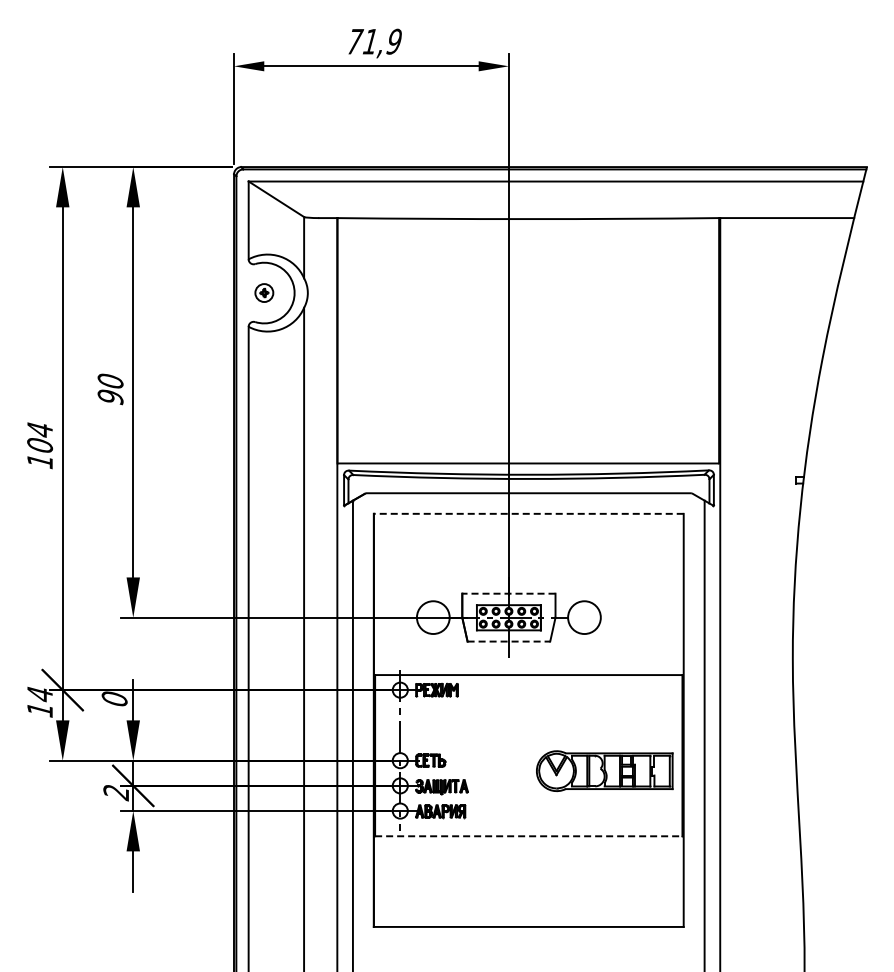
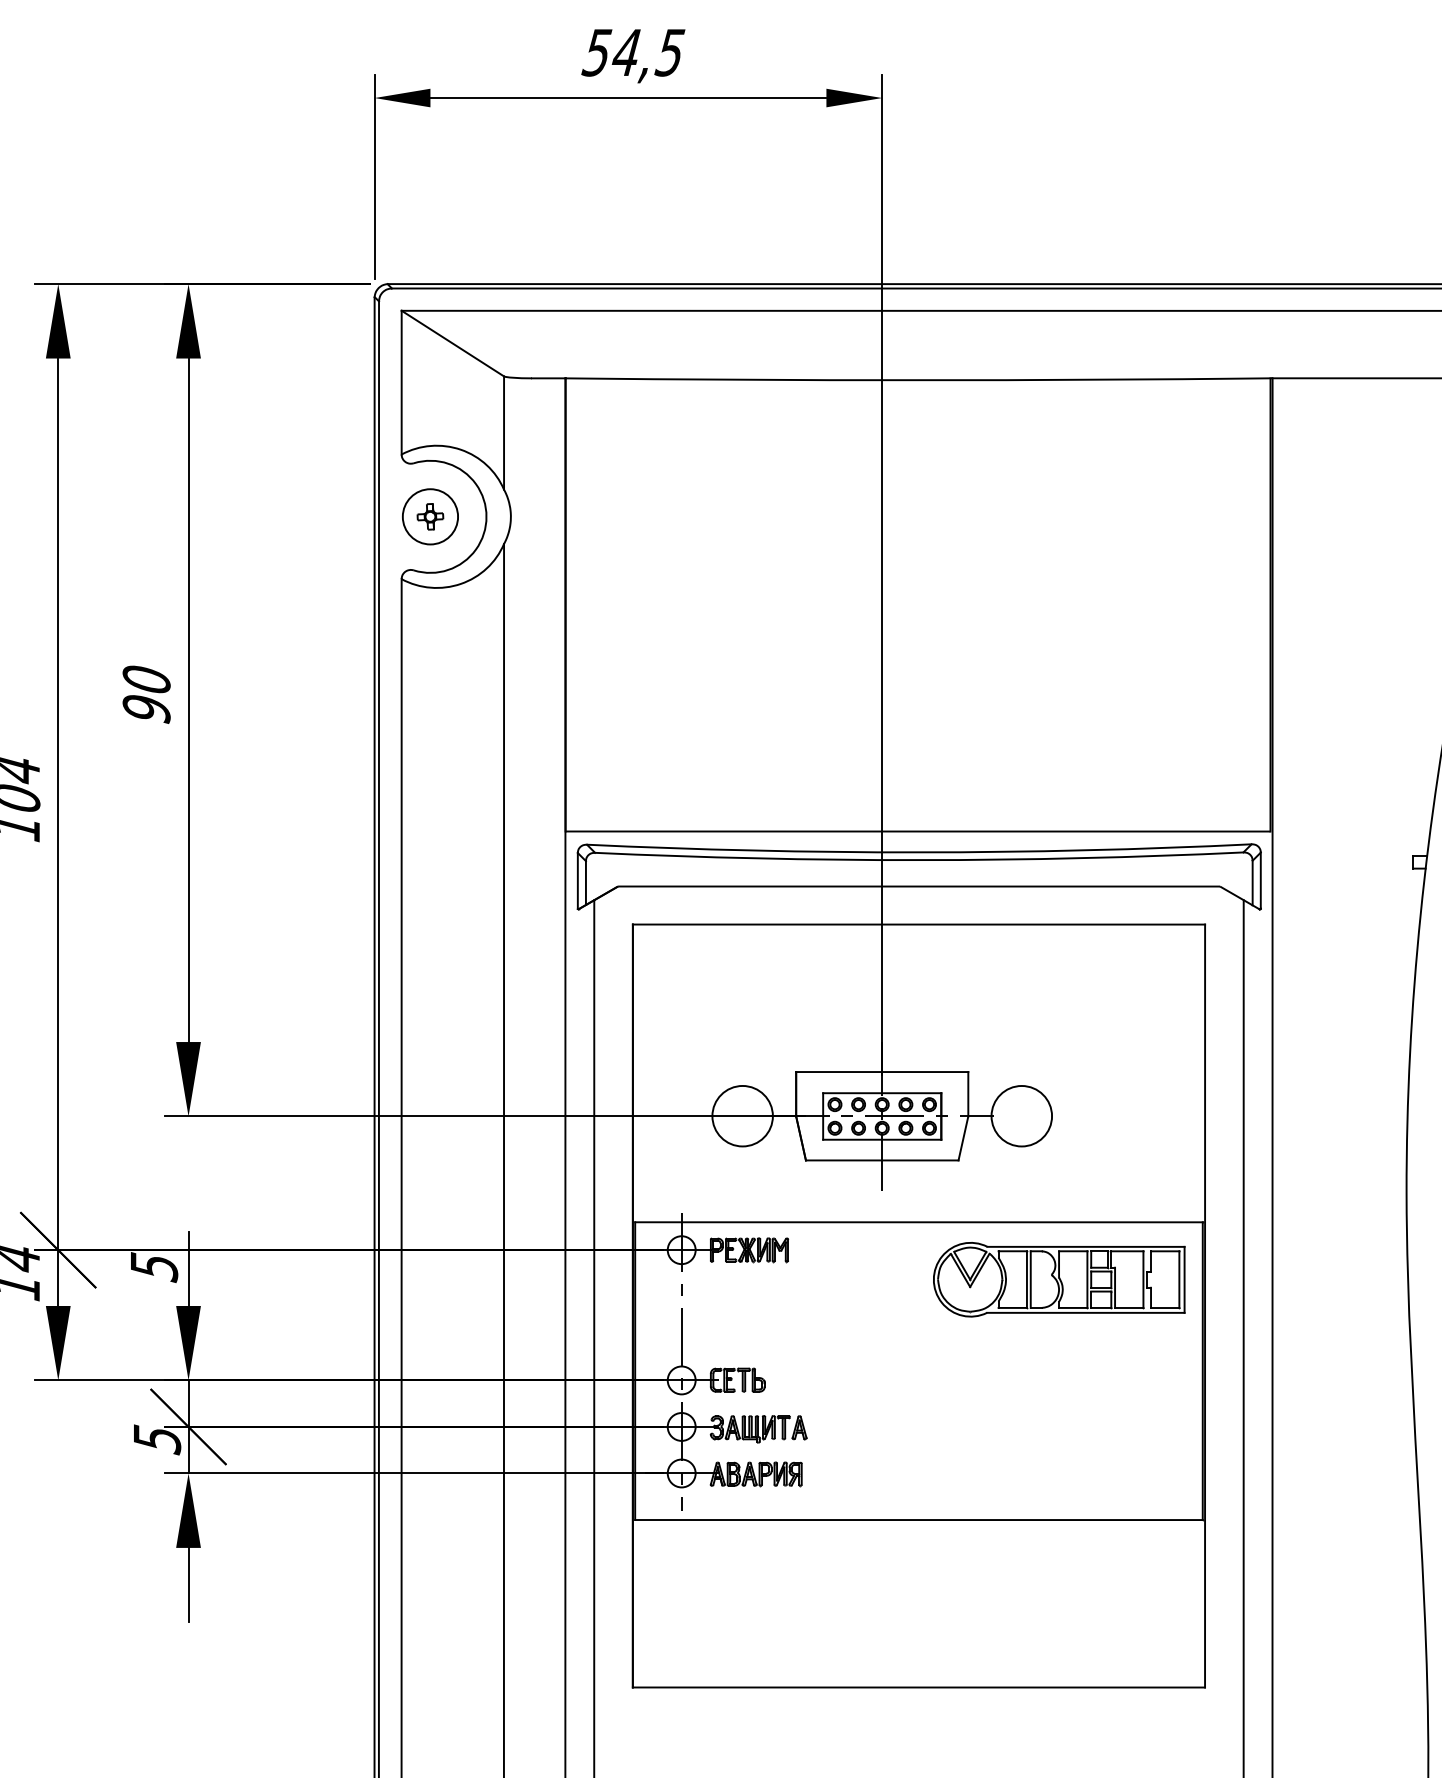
text: (374, 41) -> (634, 52), 71,9 -> 54,5
part: (264, 292) -> (430, 515), size x1.67
line: (528, 513) -> (918, 923), dashed -> solid
line: (508, 593) -> (881, 1071), dashed -> solid
line: (509, 641) -> (883, 1160), dashed -> solid
text: (114, 699) -> (153, 1267), 0 -> 5
part: (604, 771) -> (1058, 1280), moved
text: (116, 792) -> (157, 1439), 2 -> 5
line: (528, 836) -> (918, 1520), dashed -> solid

